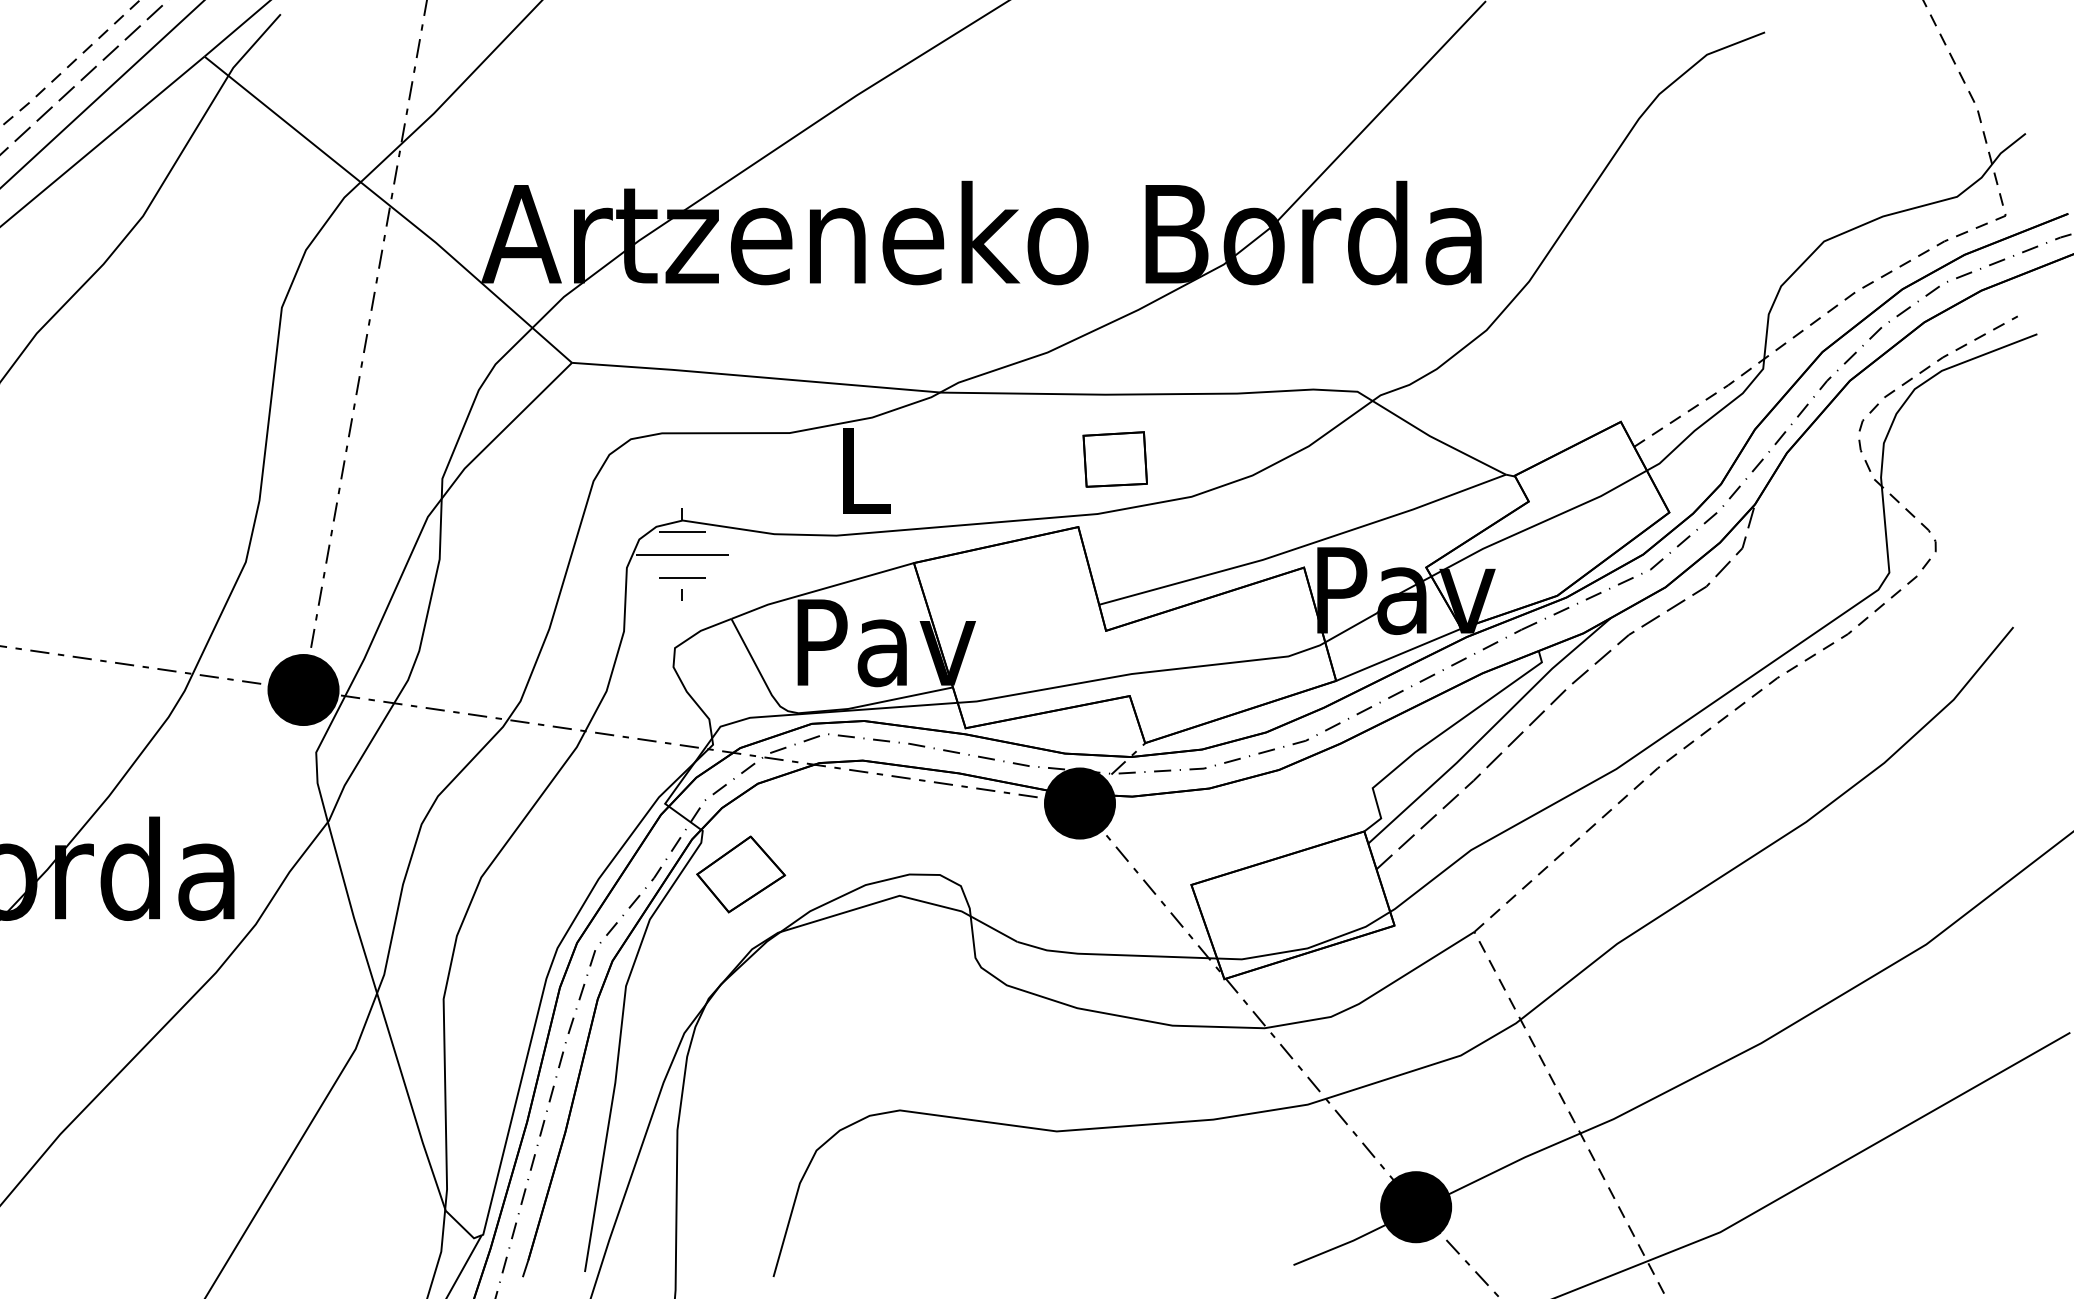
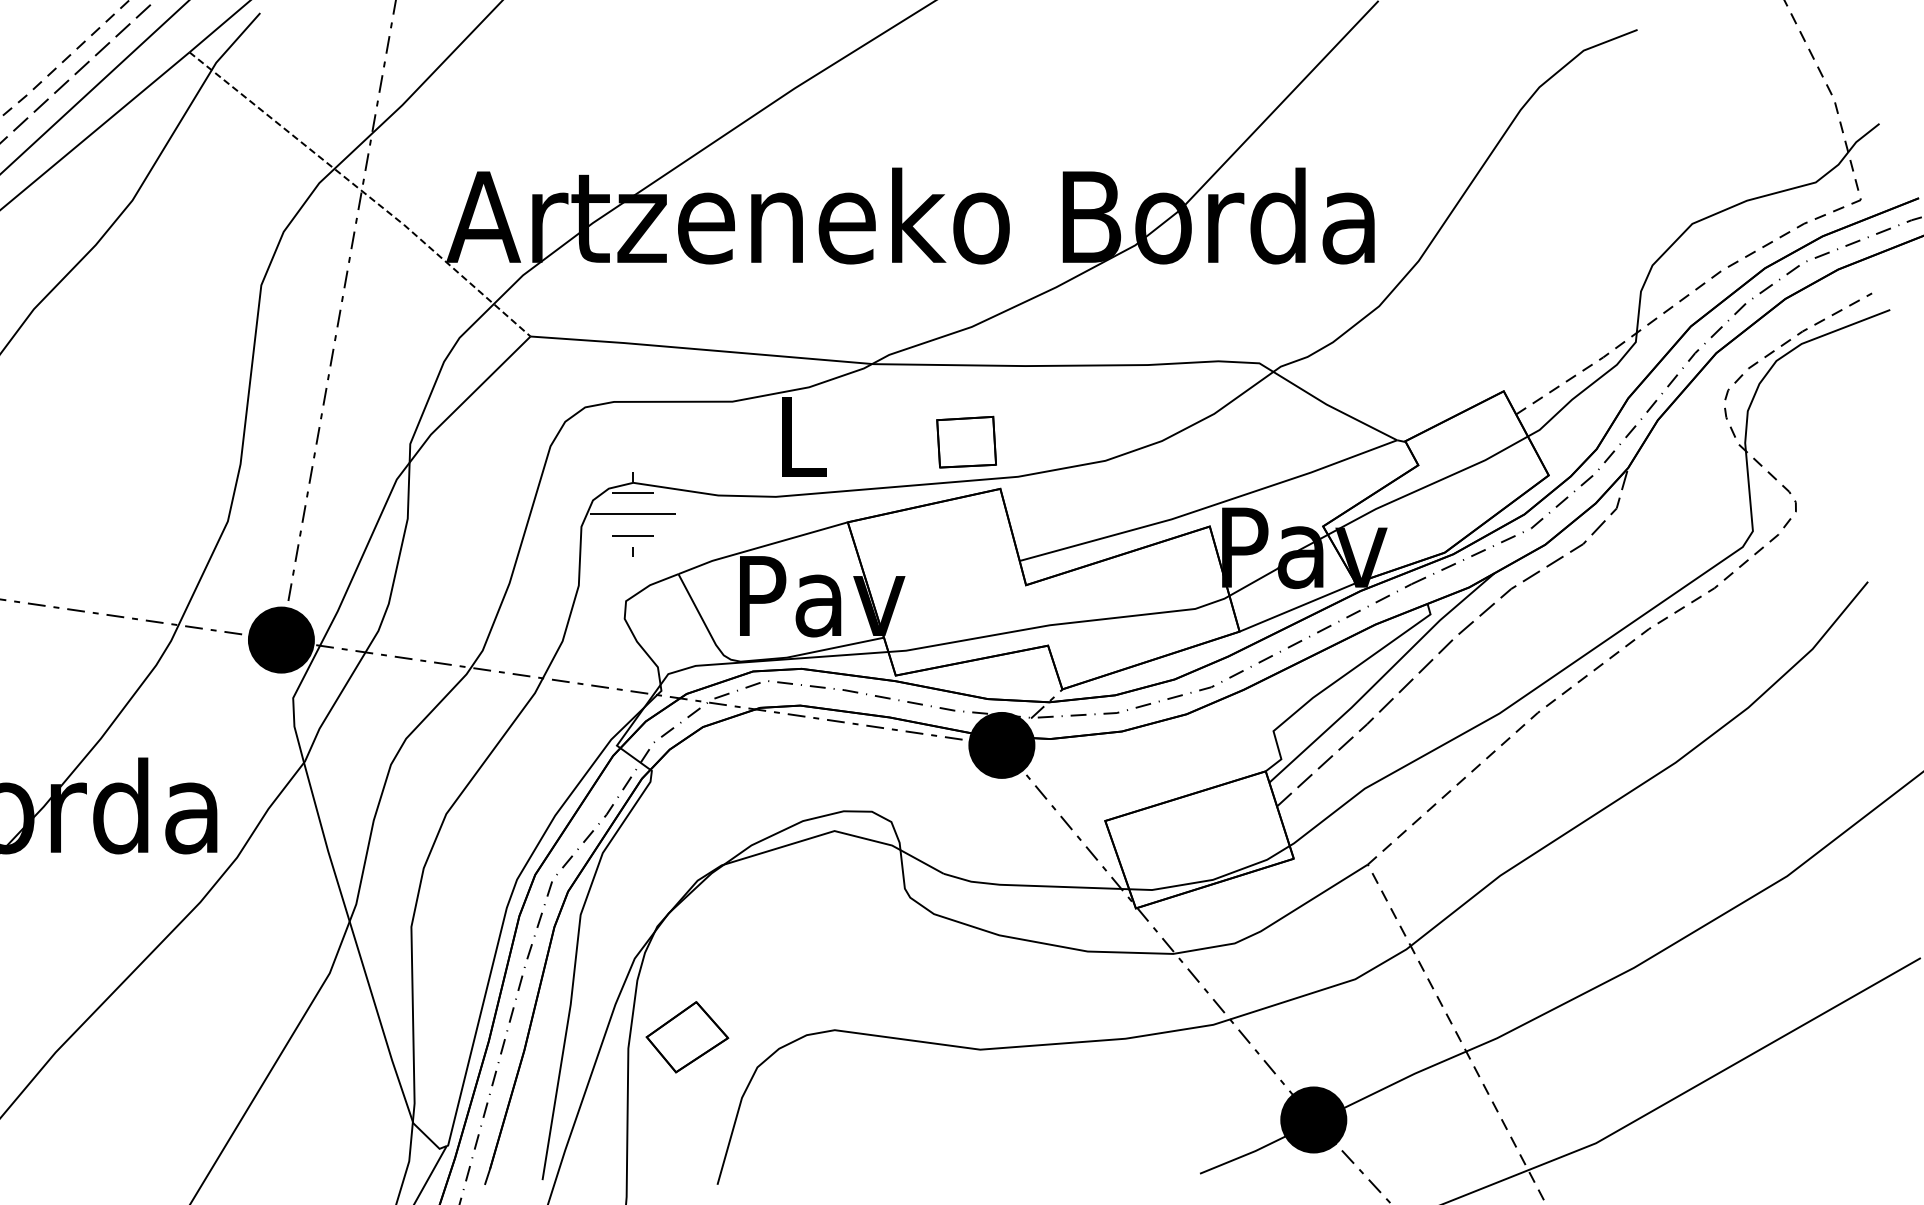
line: (391, 206) -> (363, 191), solid -> dashed
part: (1115, 458) -> (966, 441), moved
part: (741, 874) -> (687, 1037), moved

